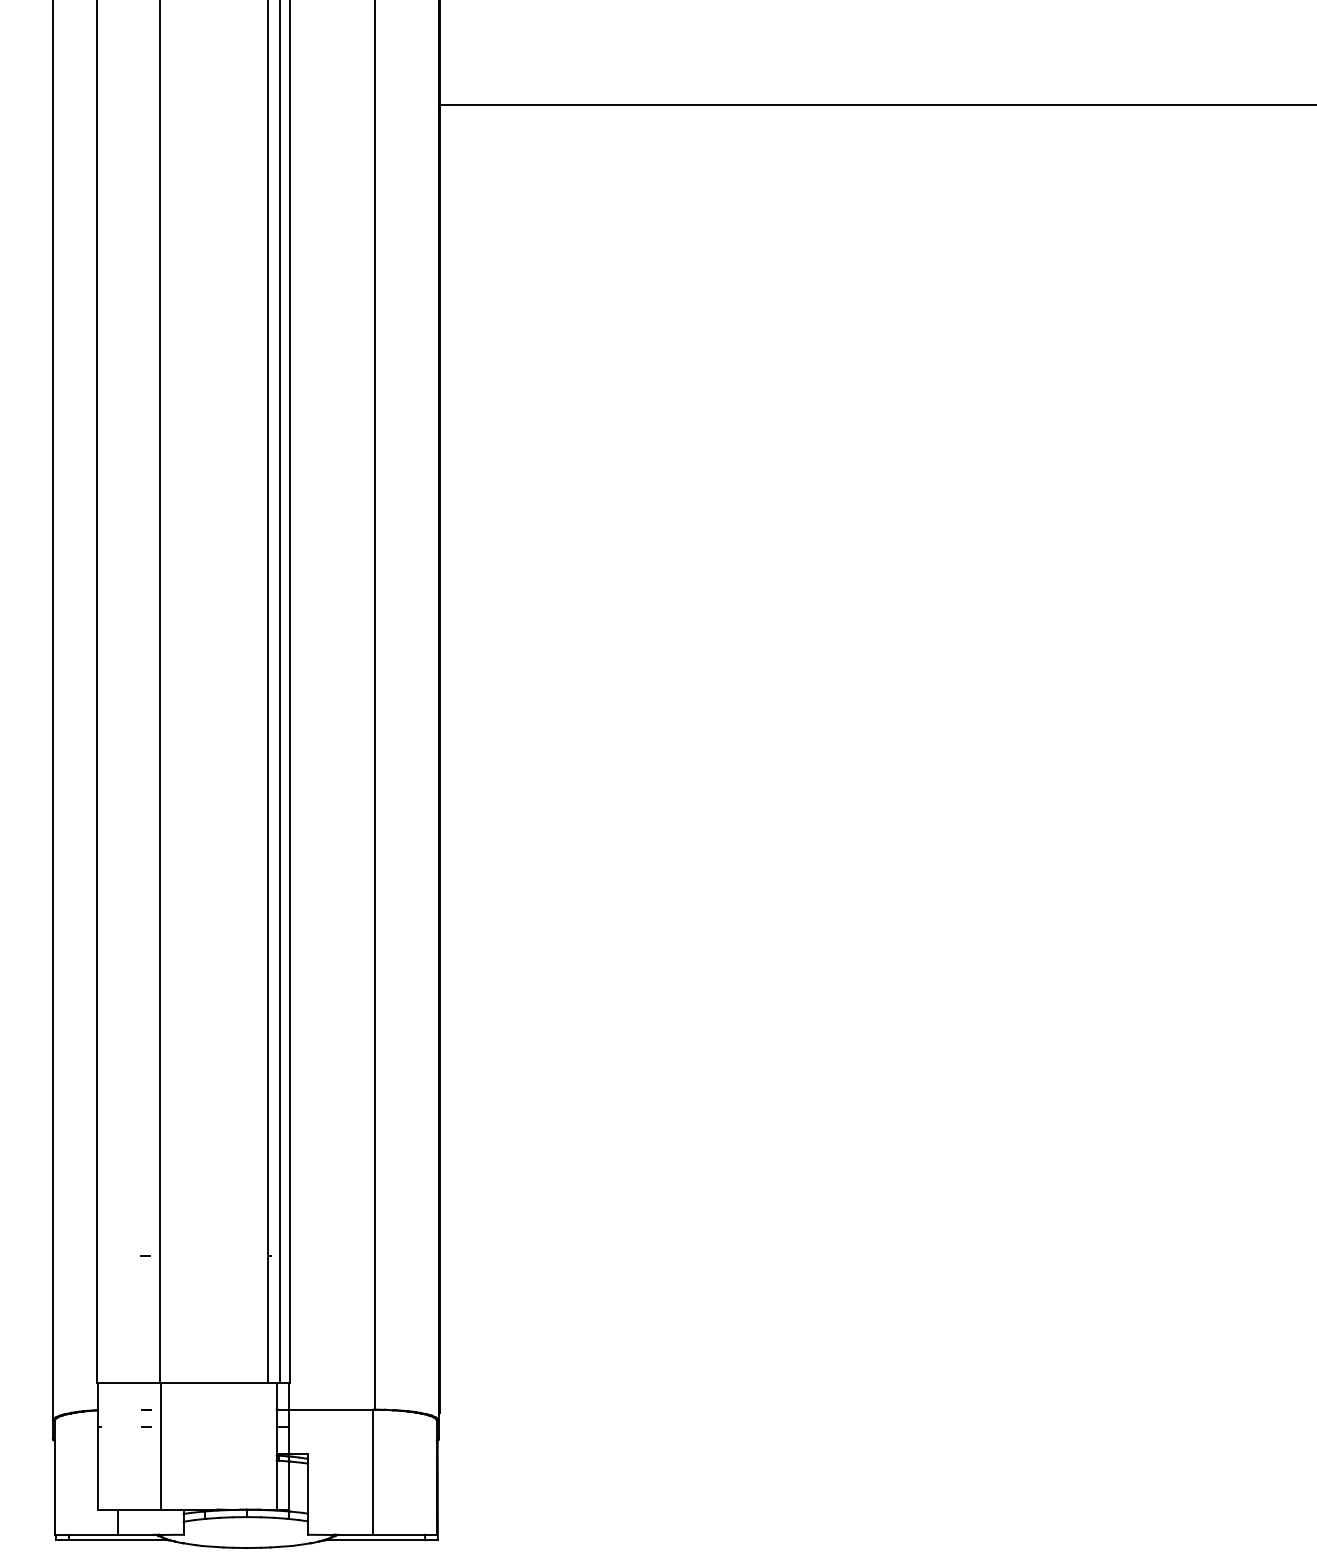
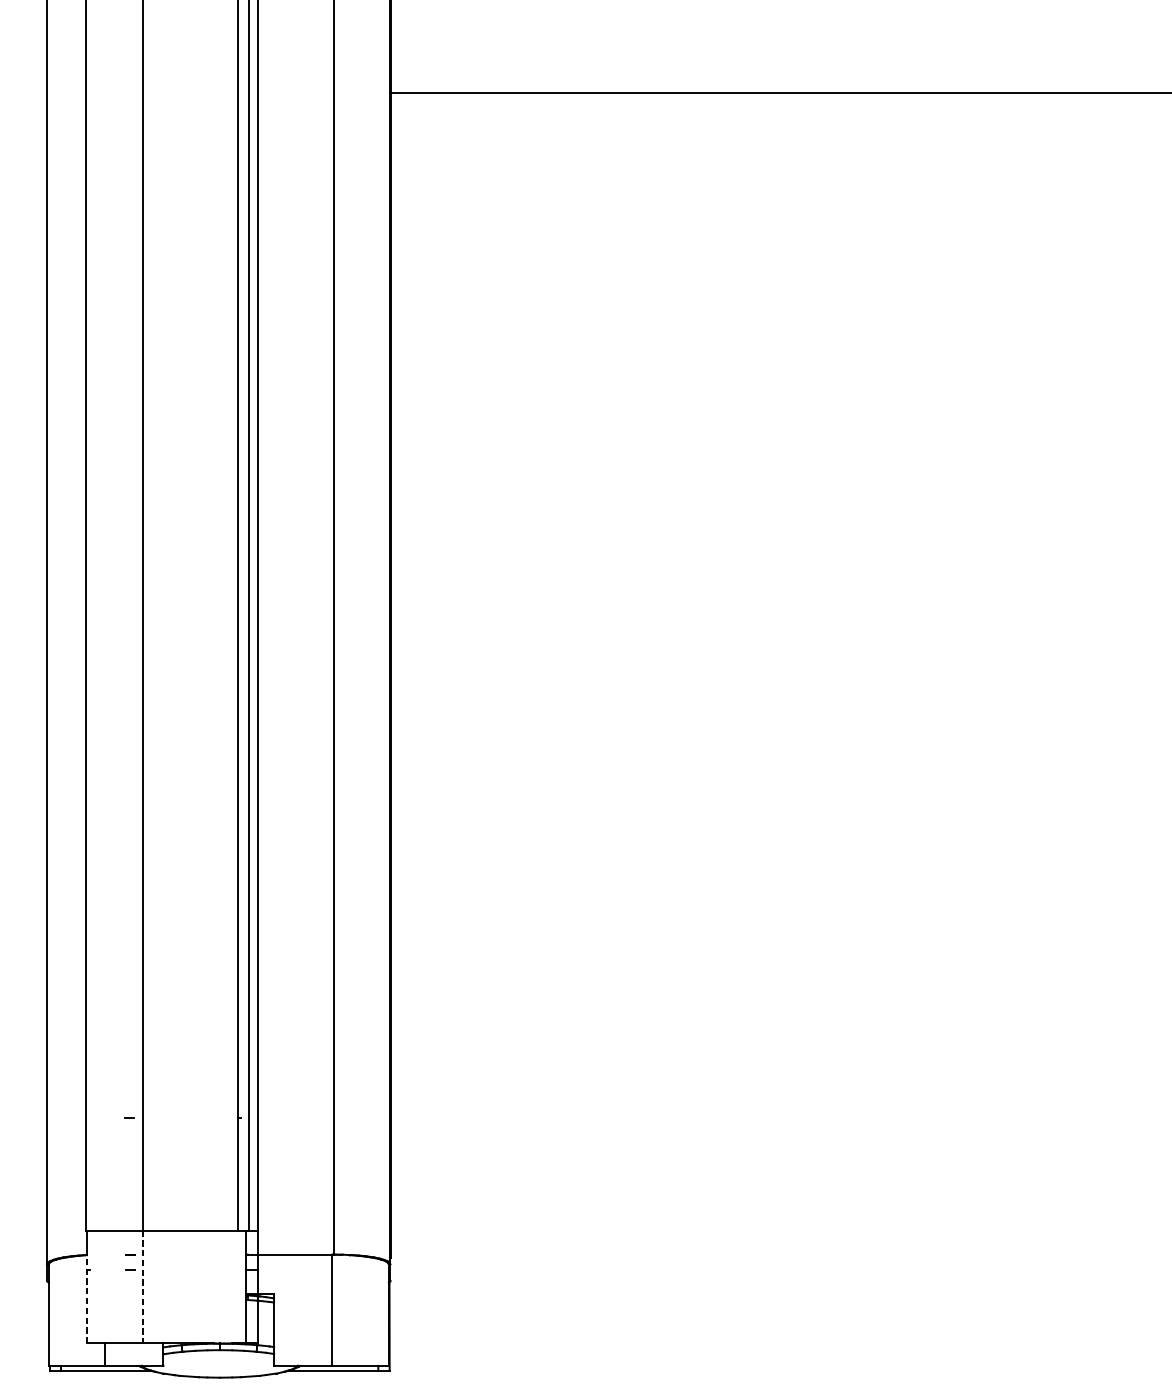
line: (161, 1446) -> (143, 1287), solid -> dashed
line: (97, 1459) -> (86, 1298), solid -> dashed

